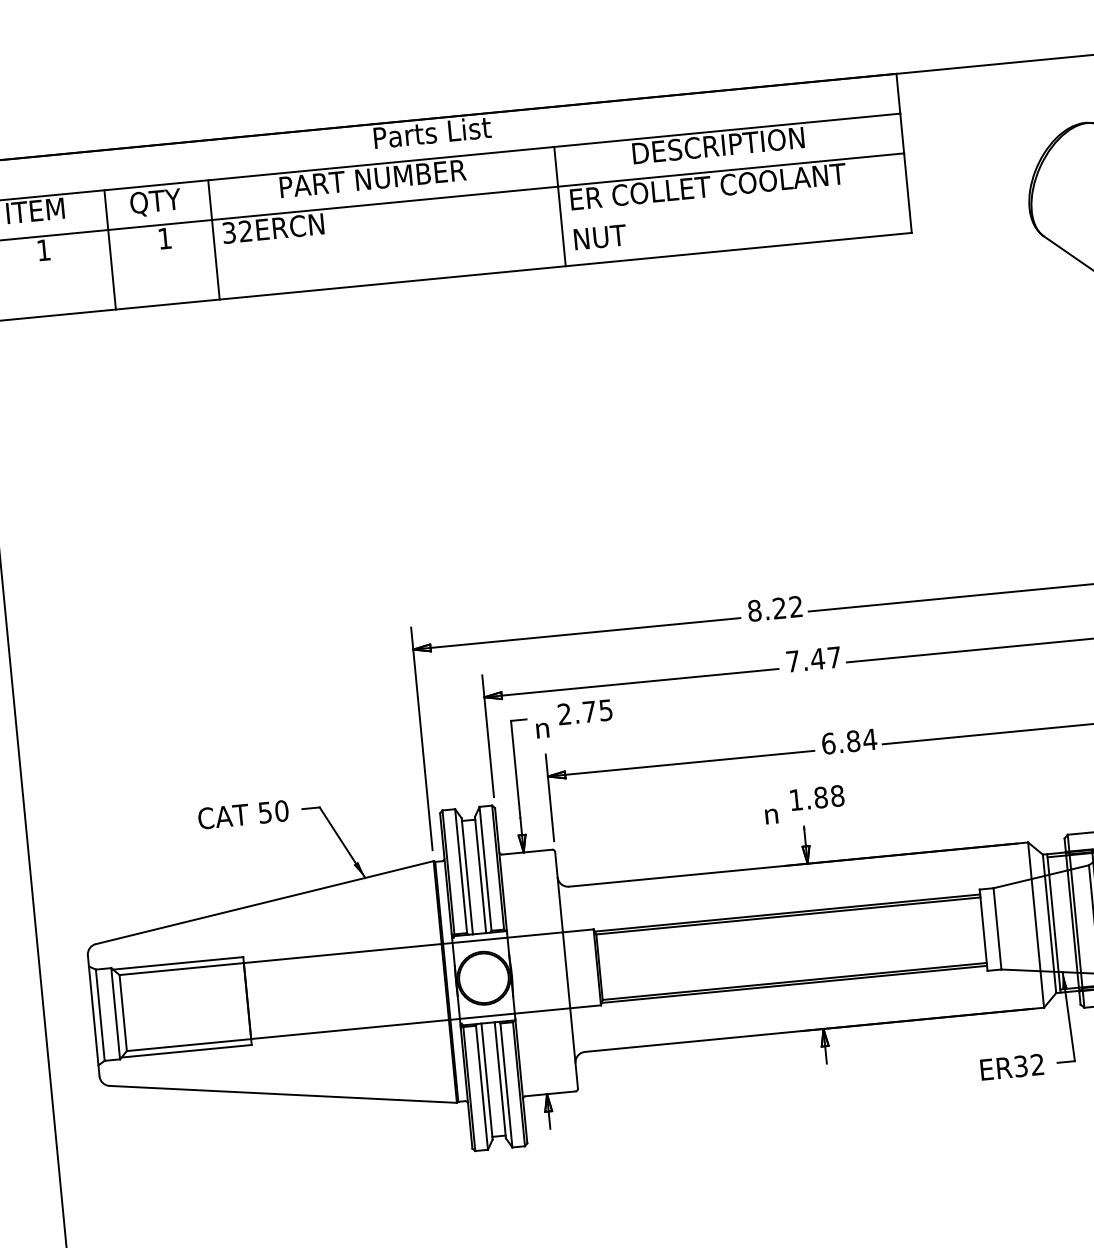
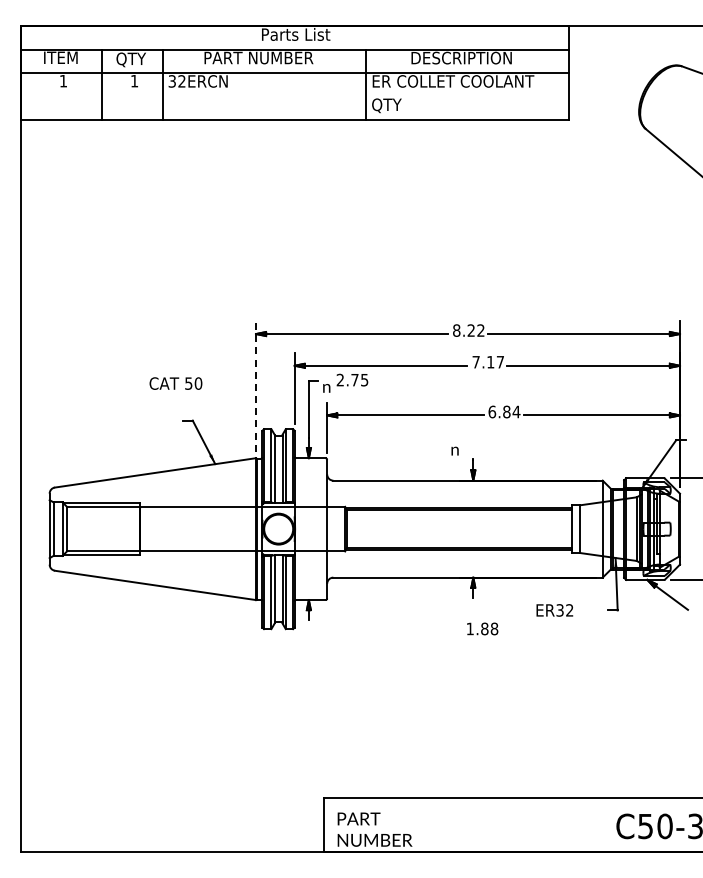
text: (599, 238) -> (387, 105), NUT -> QTY
text: (817, 659) -> (490, 362), 7.47 -> 7.17
line: (420, 737) -> (255, 385), solid -> dashed
text: (817, 797) -> (482, 628), moved
text: (242, 814) -> (175, 383), moved
text: (1011, 1067) -> (554, 610), moved

